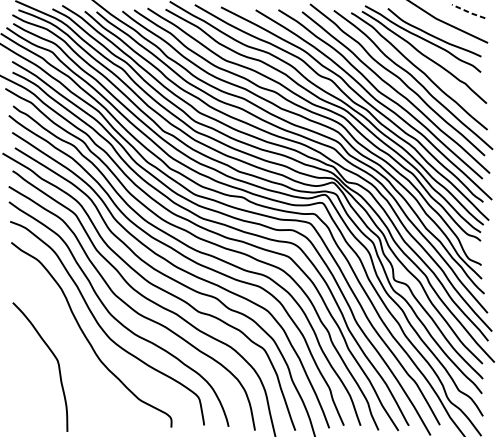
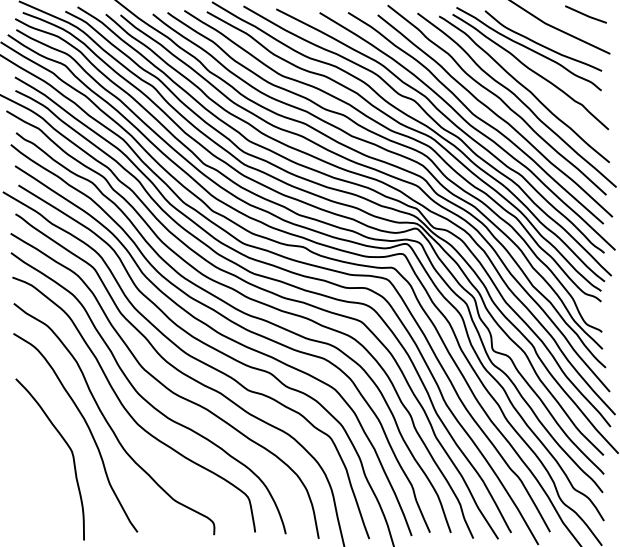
line: (468, 12) -> (585, 15), dashed -> solid
curve: (70, 341) -> (87, 427), added

